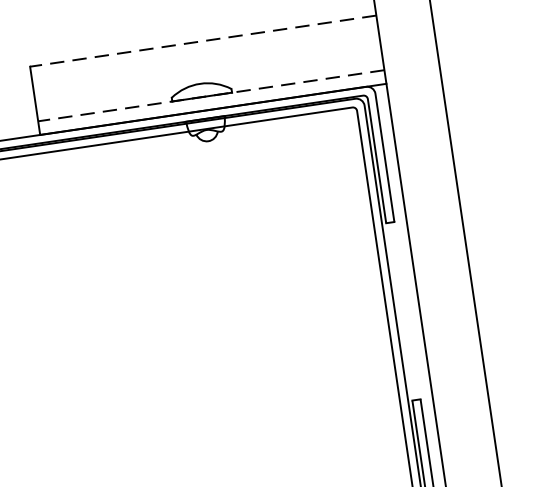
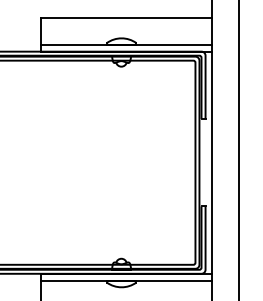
line: (201, 40) -> (125, 17), dashed -> solid
line: (209, 95) -> (125, 44), dashed -> solid

